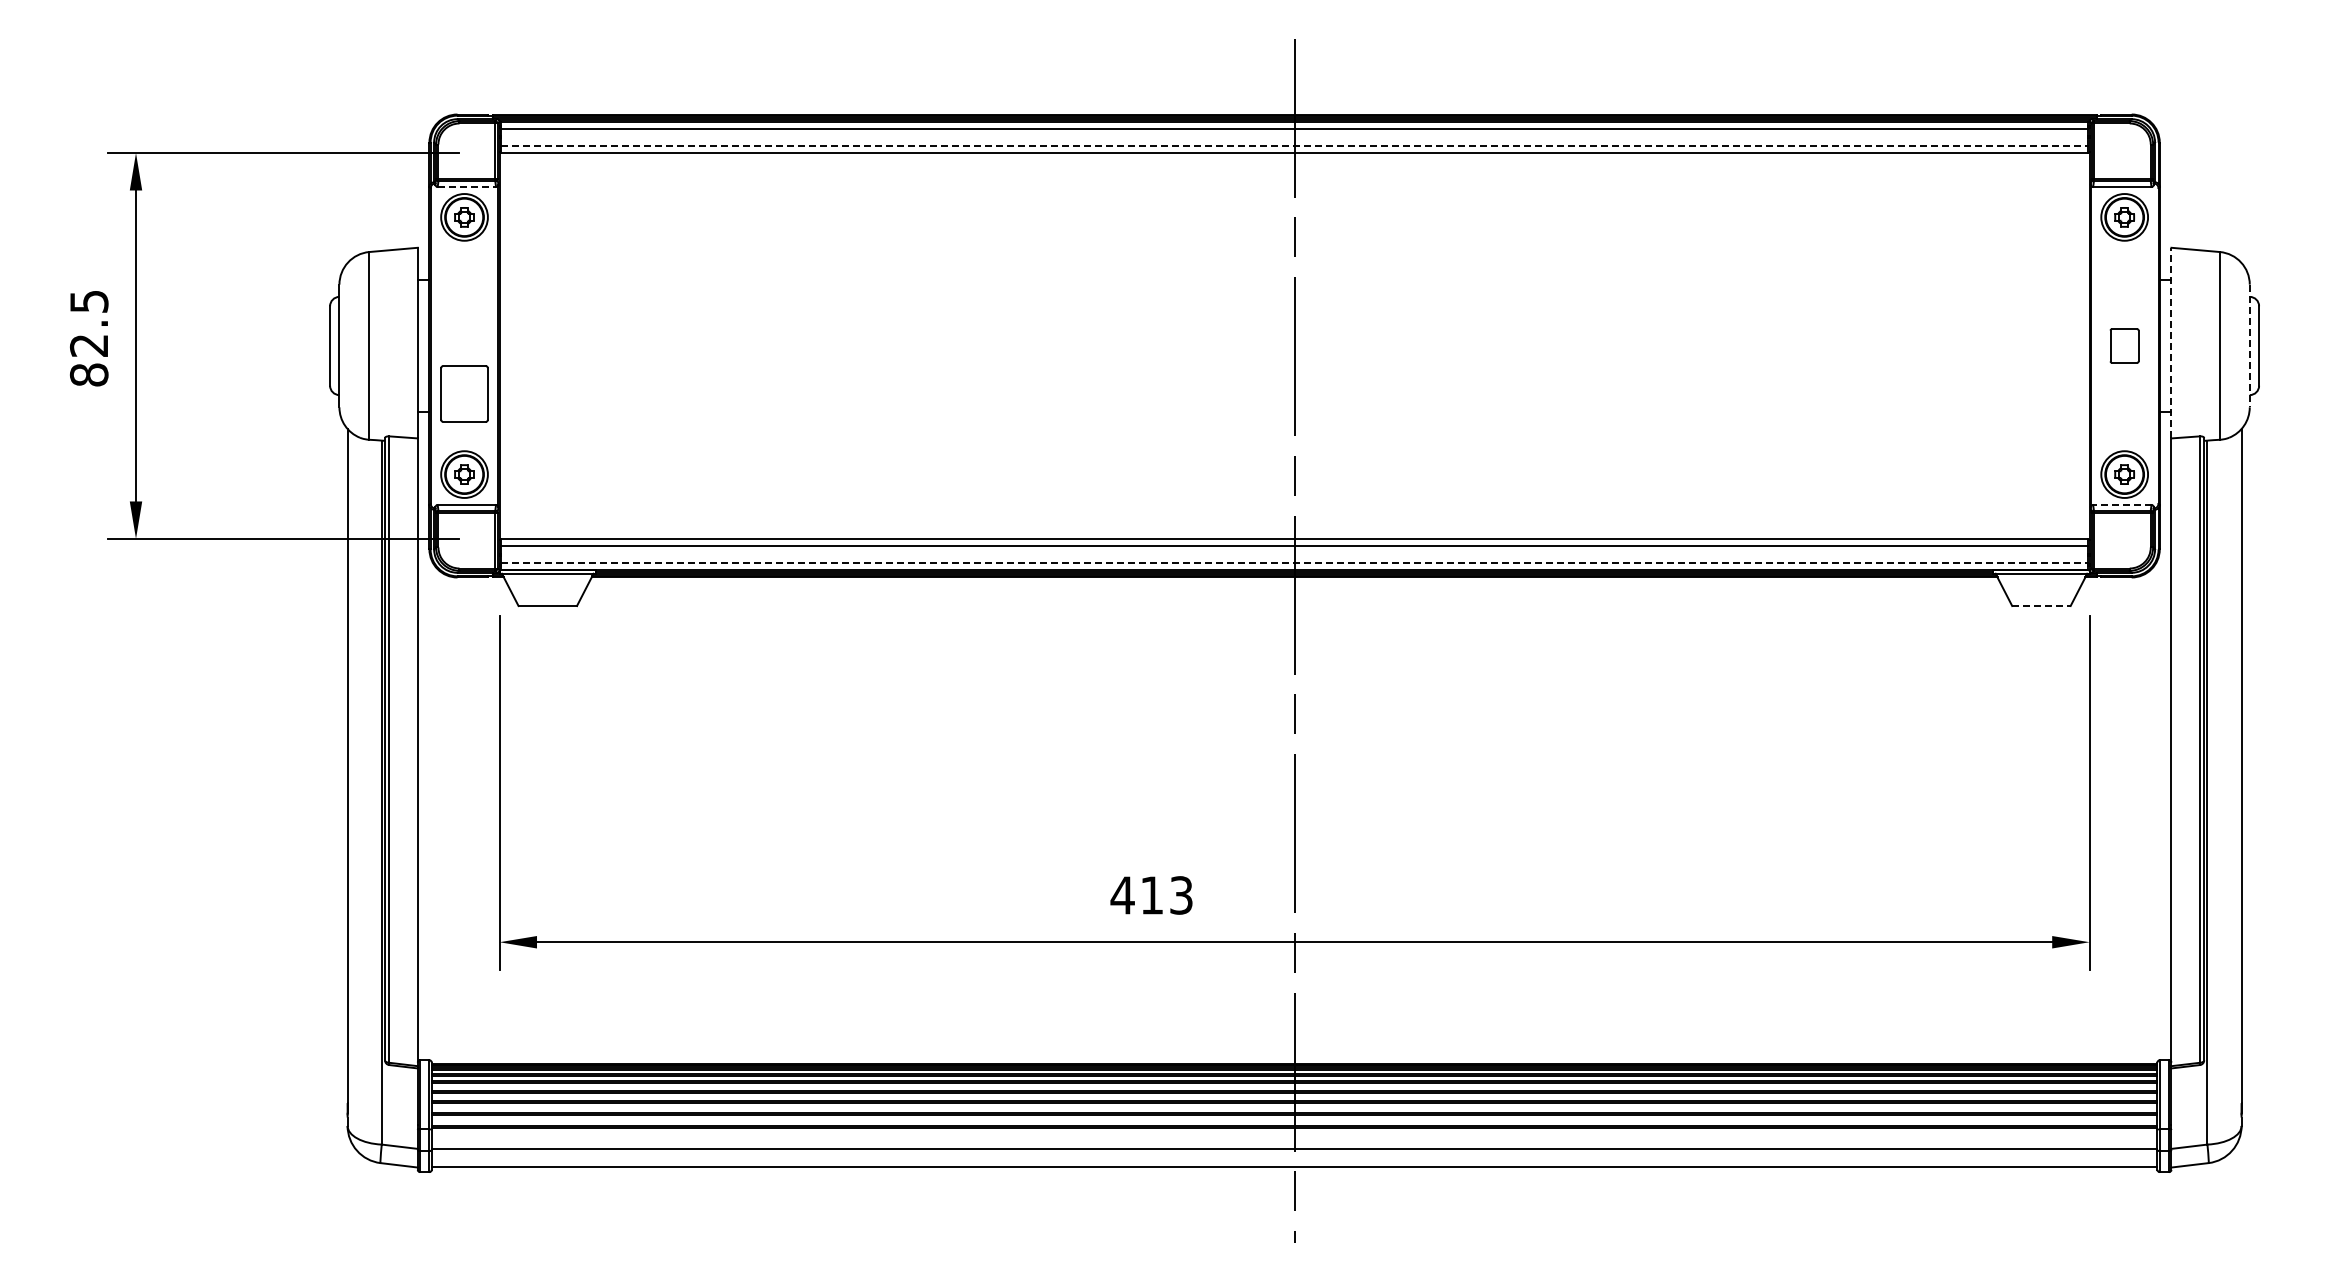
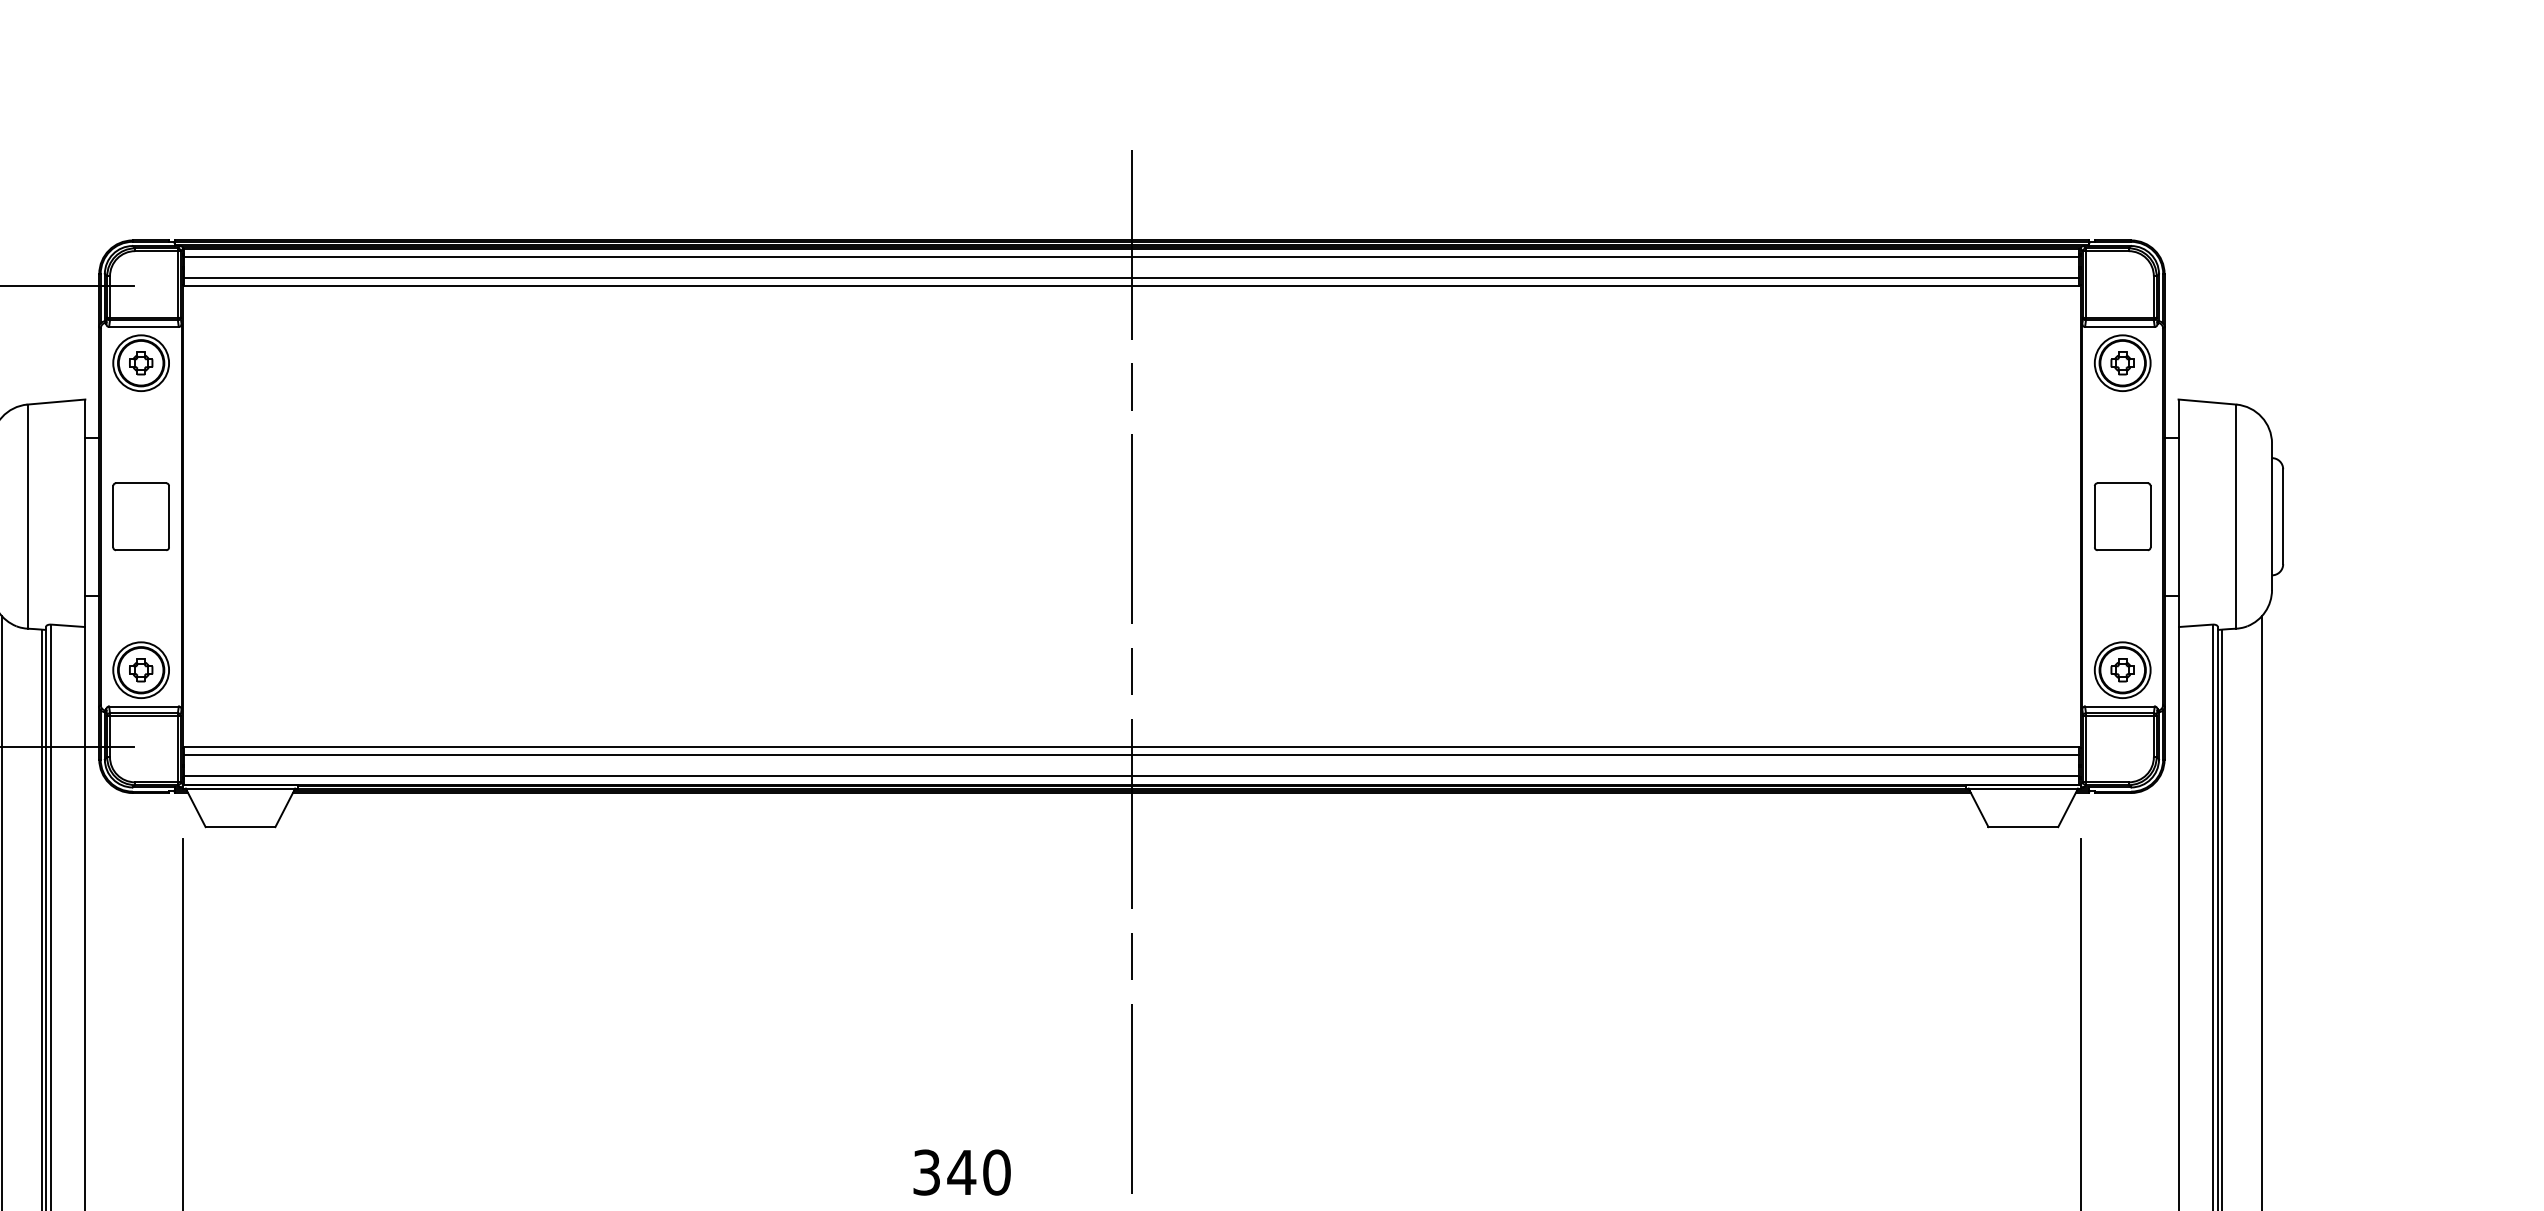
line: (1294, 146) -> (1131, 278), dashed -> solid
line: (467, 187) -> (144, 327), dashed -> solid
line: (2171, 342) -> (2178, 512), dashed -> solid
part: (2124, 345) -> (2122, 516), size x1.67
line: (2249, 346) -> (2271, 517), dashed -> solid
part: (464, 393) -> (141, 516), moved
line: (2121, 505) -> (2118, 707), dashed -> solid
line: (1294, 563) -> (1131, 776), dashed -> solid
line: (2041, 606) -> (2023, 827), dashed -> solid
text: (1151, 895) -> (961, 1172), 413 -> 340

